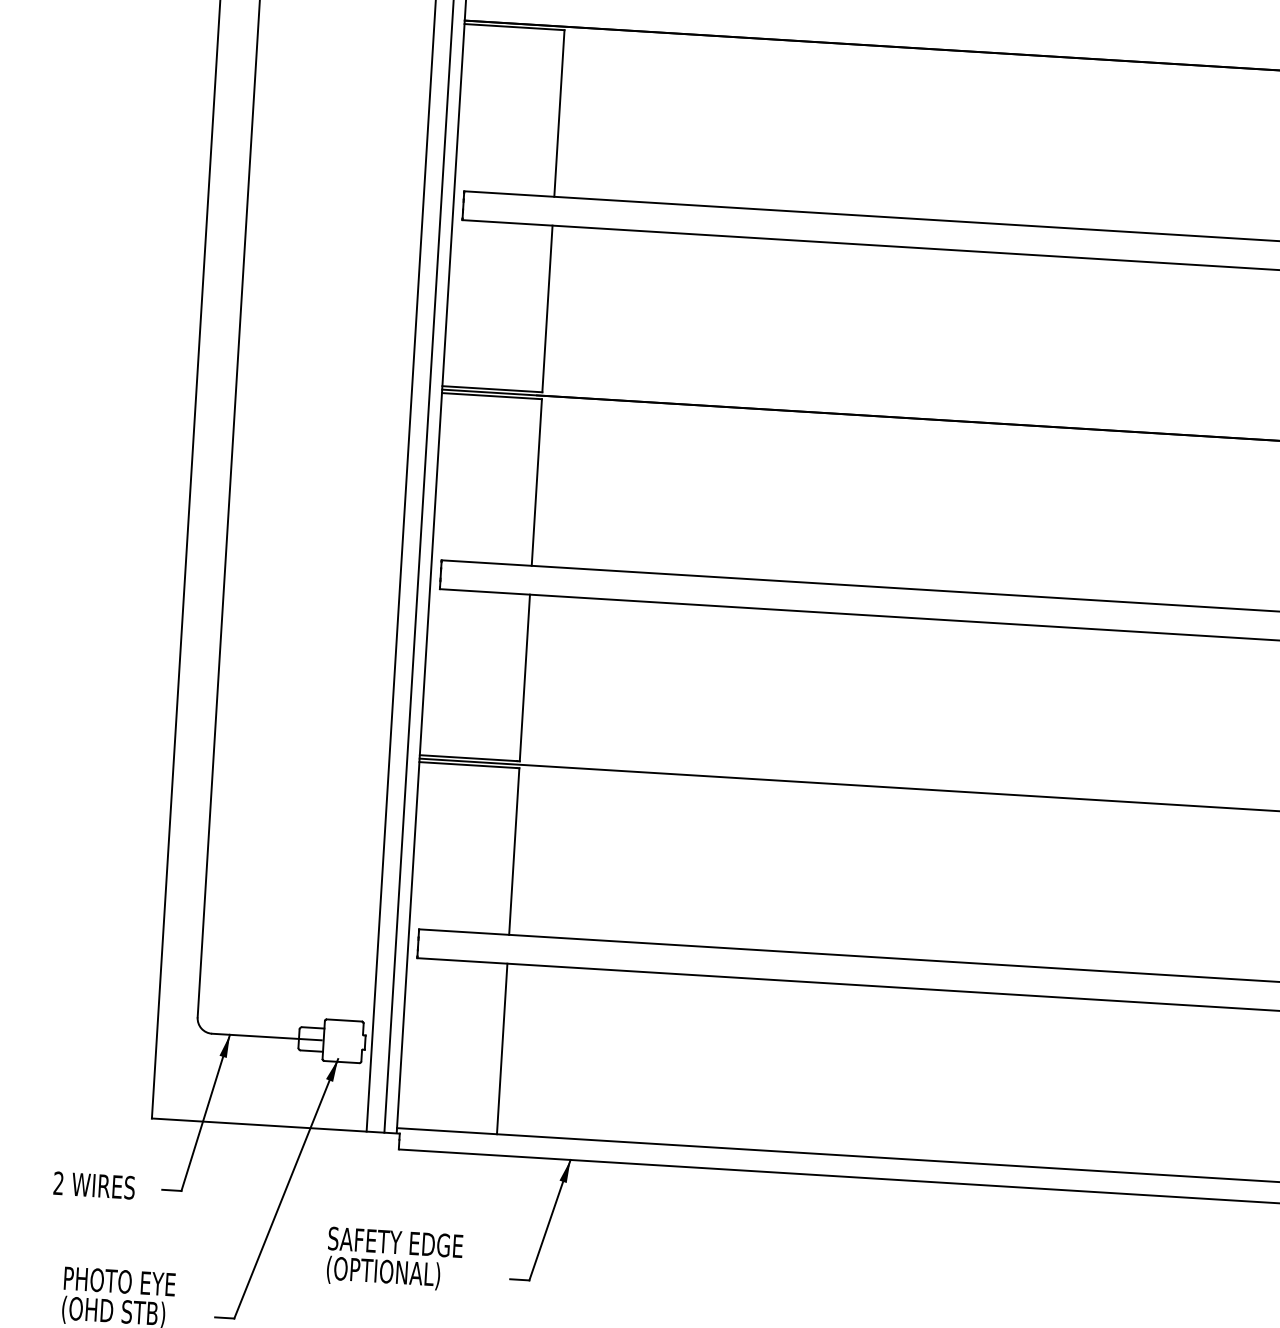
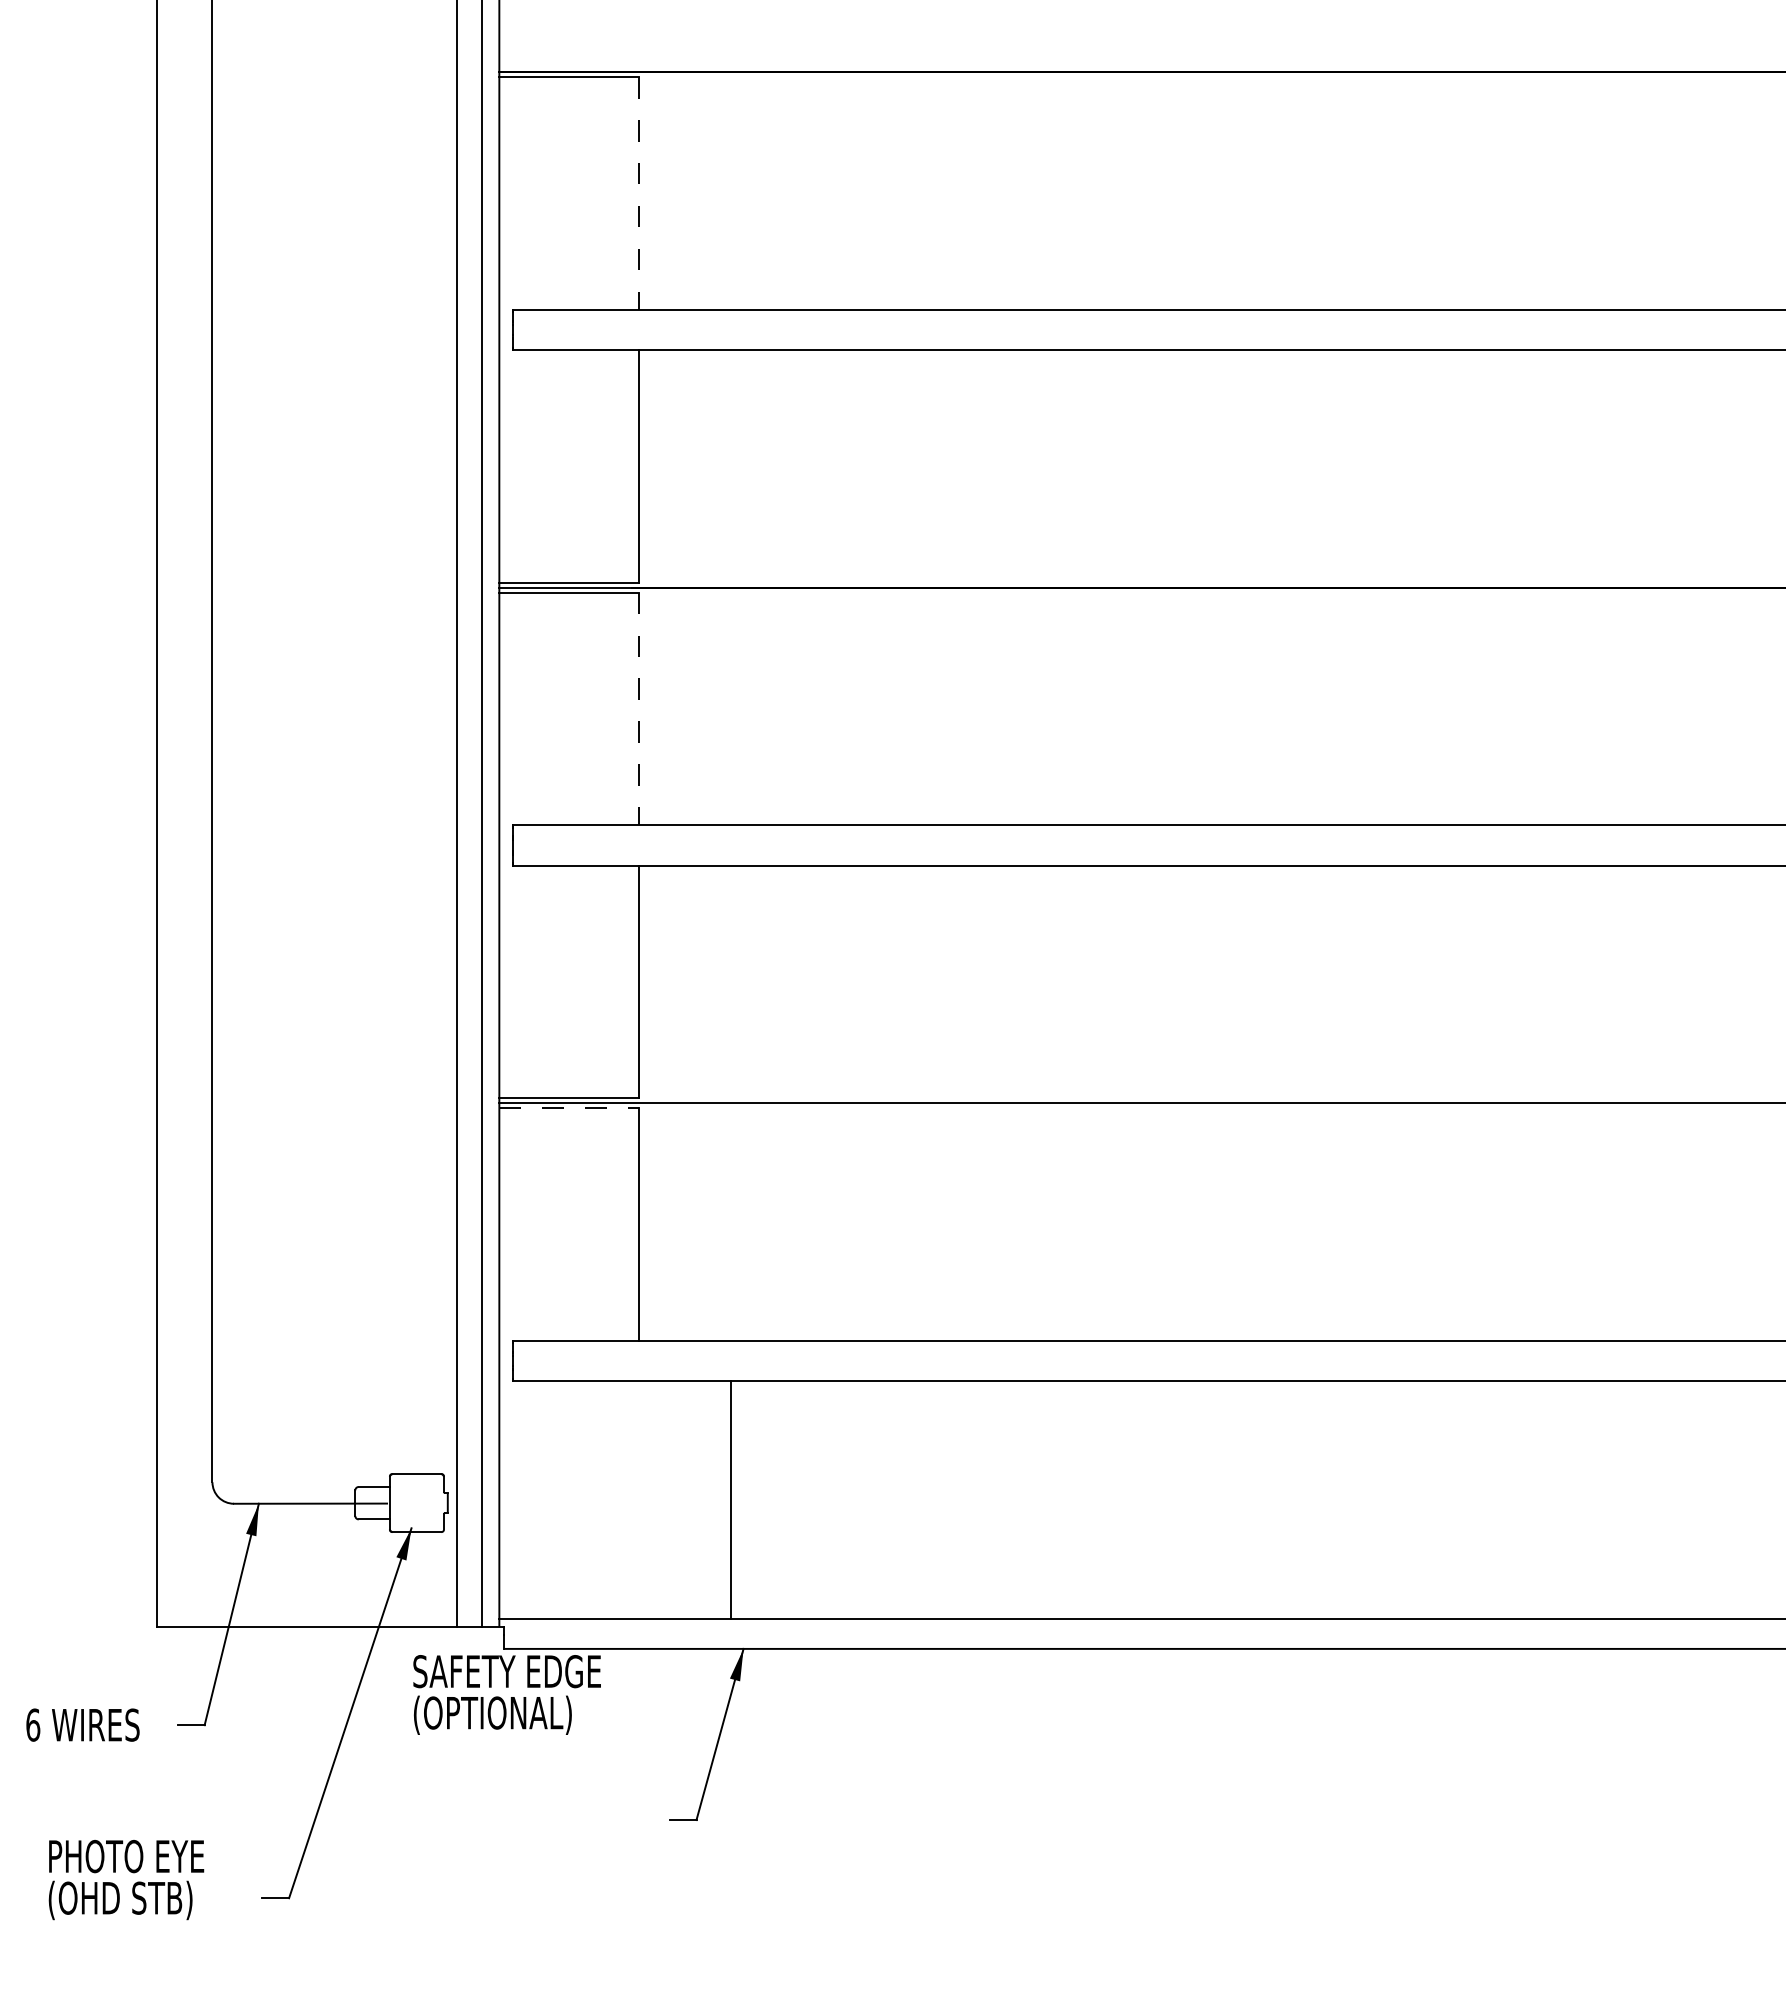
line: (559, 113) -> (638, 193), solid -> dashed
line: (536, 482) -> (638, 709), solid -> dashed
line: (469, 765) -> (569, 1108), solid -> dashed
line: (501, 1049) -> (730, 1500), moved
text: (58, 1182) -> (33, 1724), 2 -> 6
text: (394, 1258) -> (506, 1694), moved

